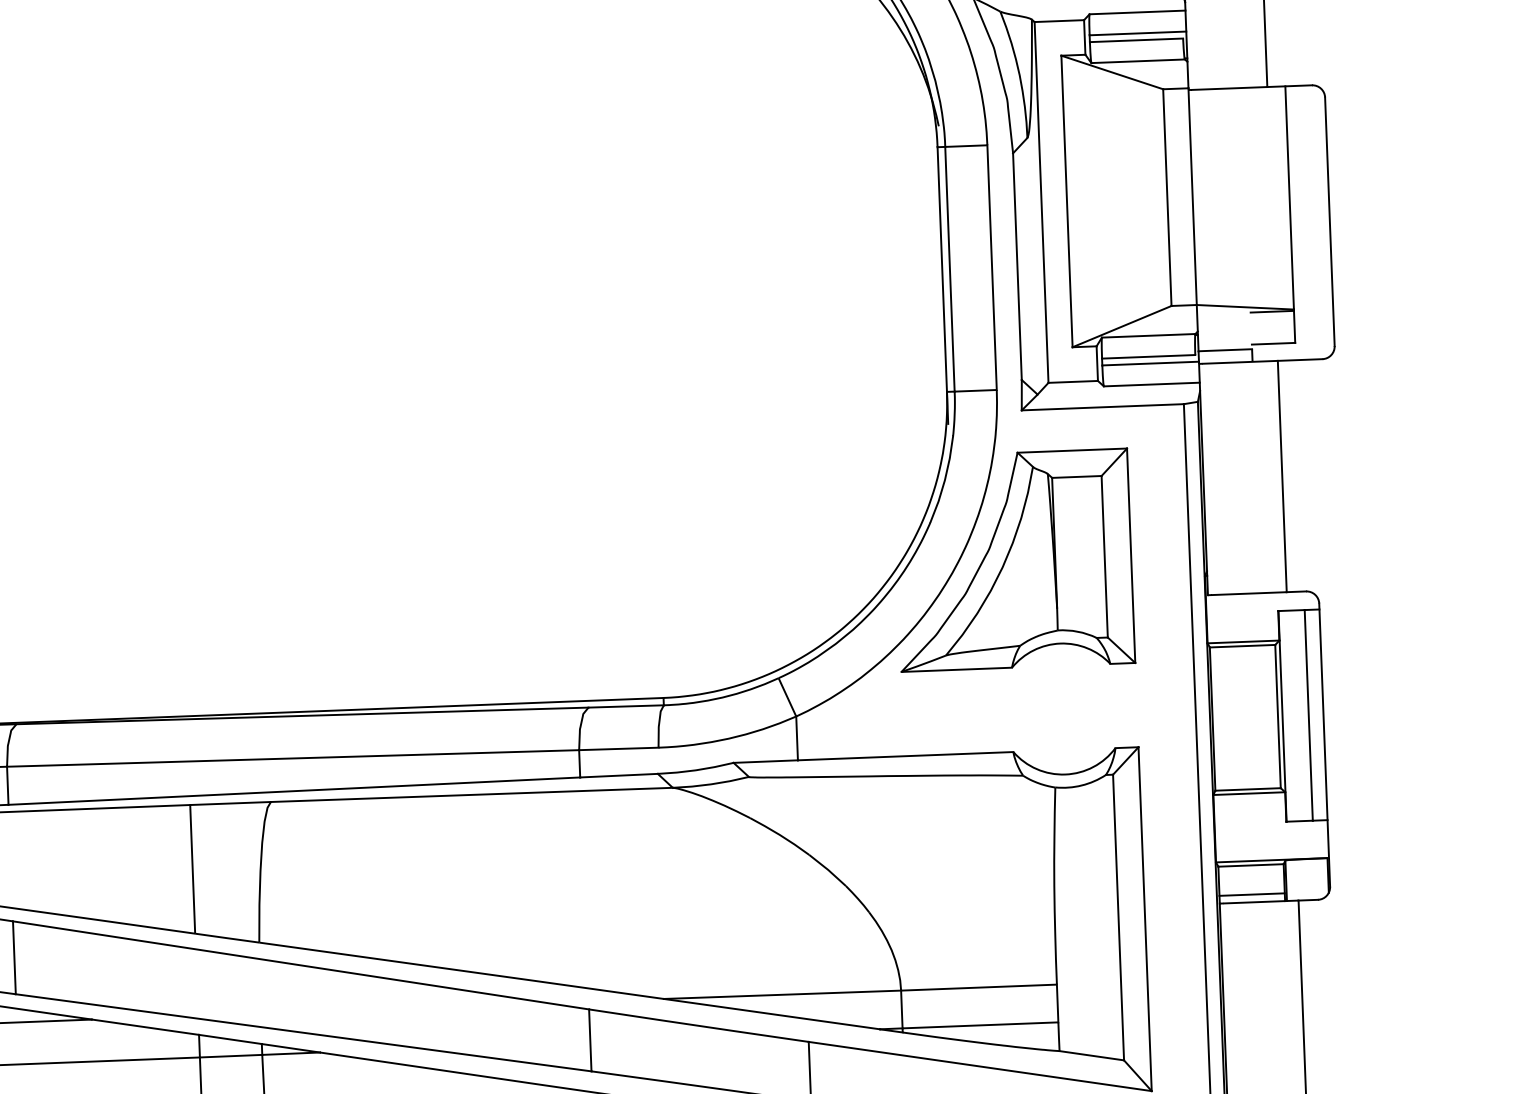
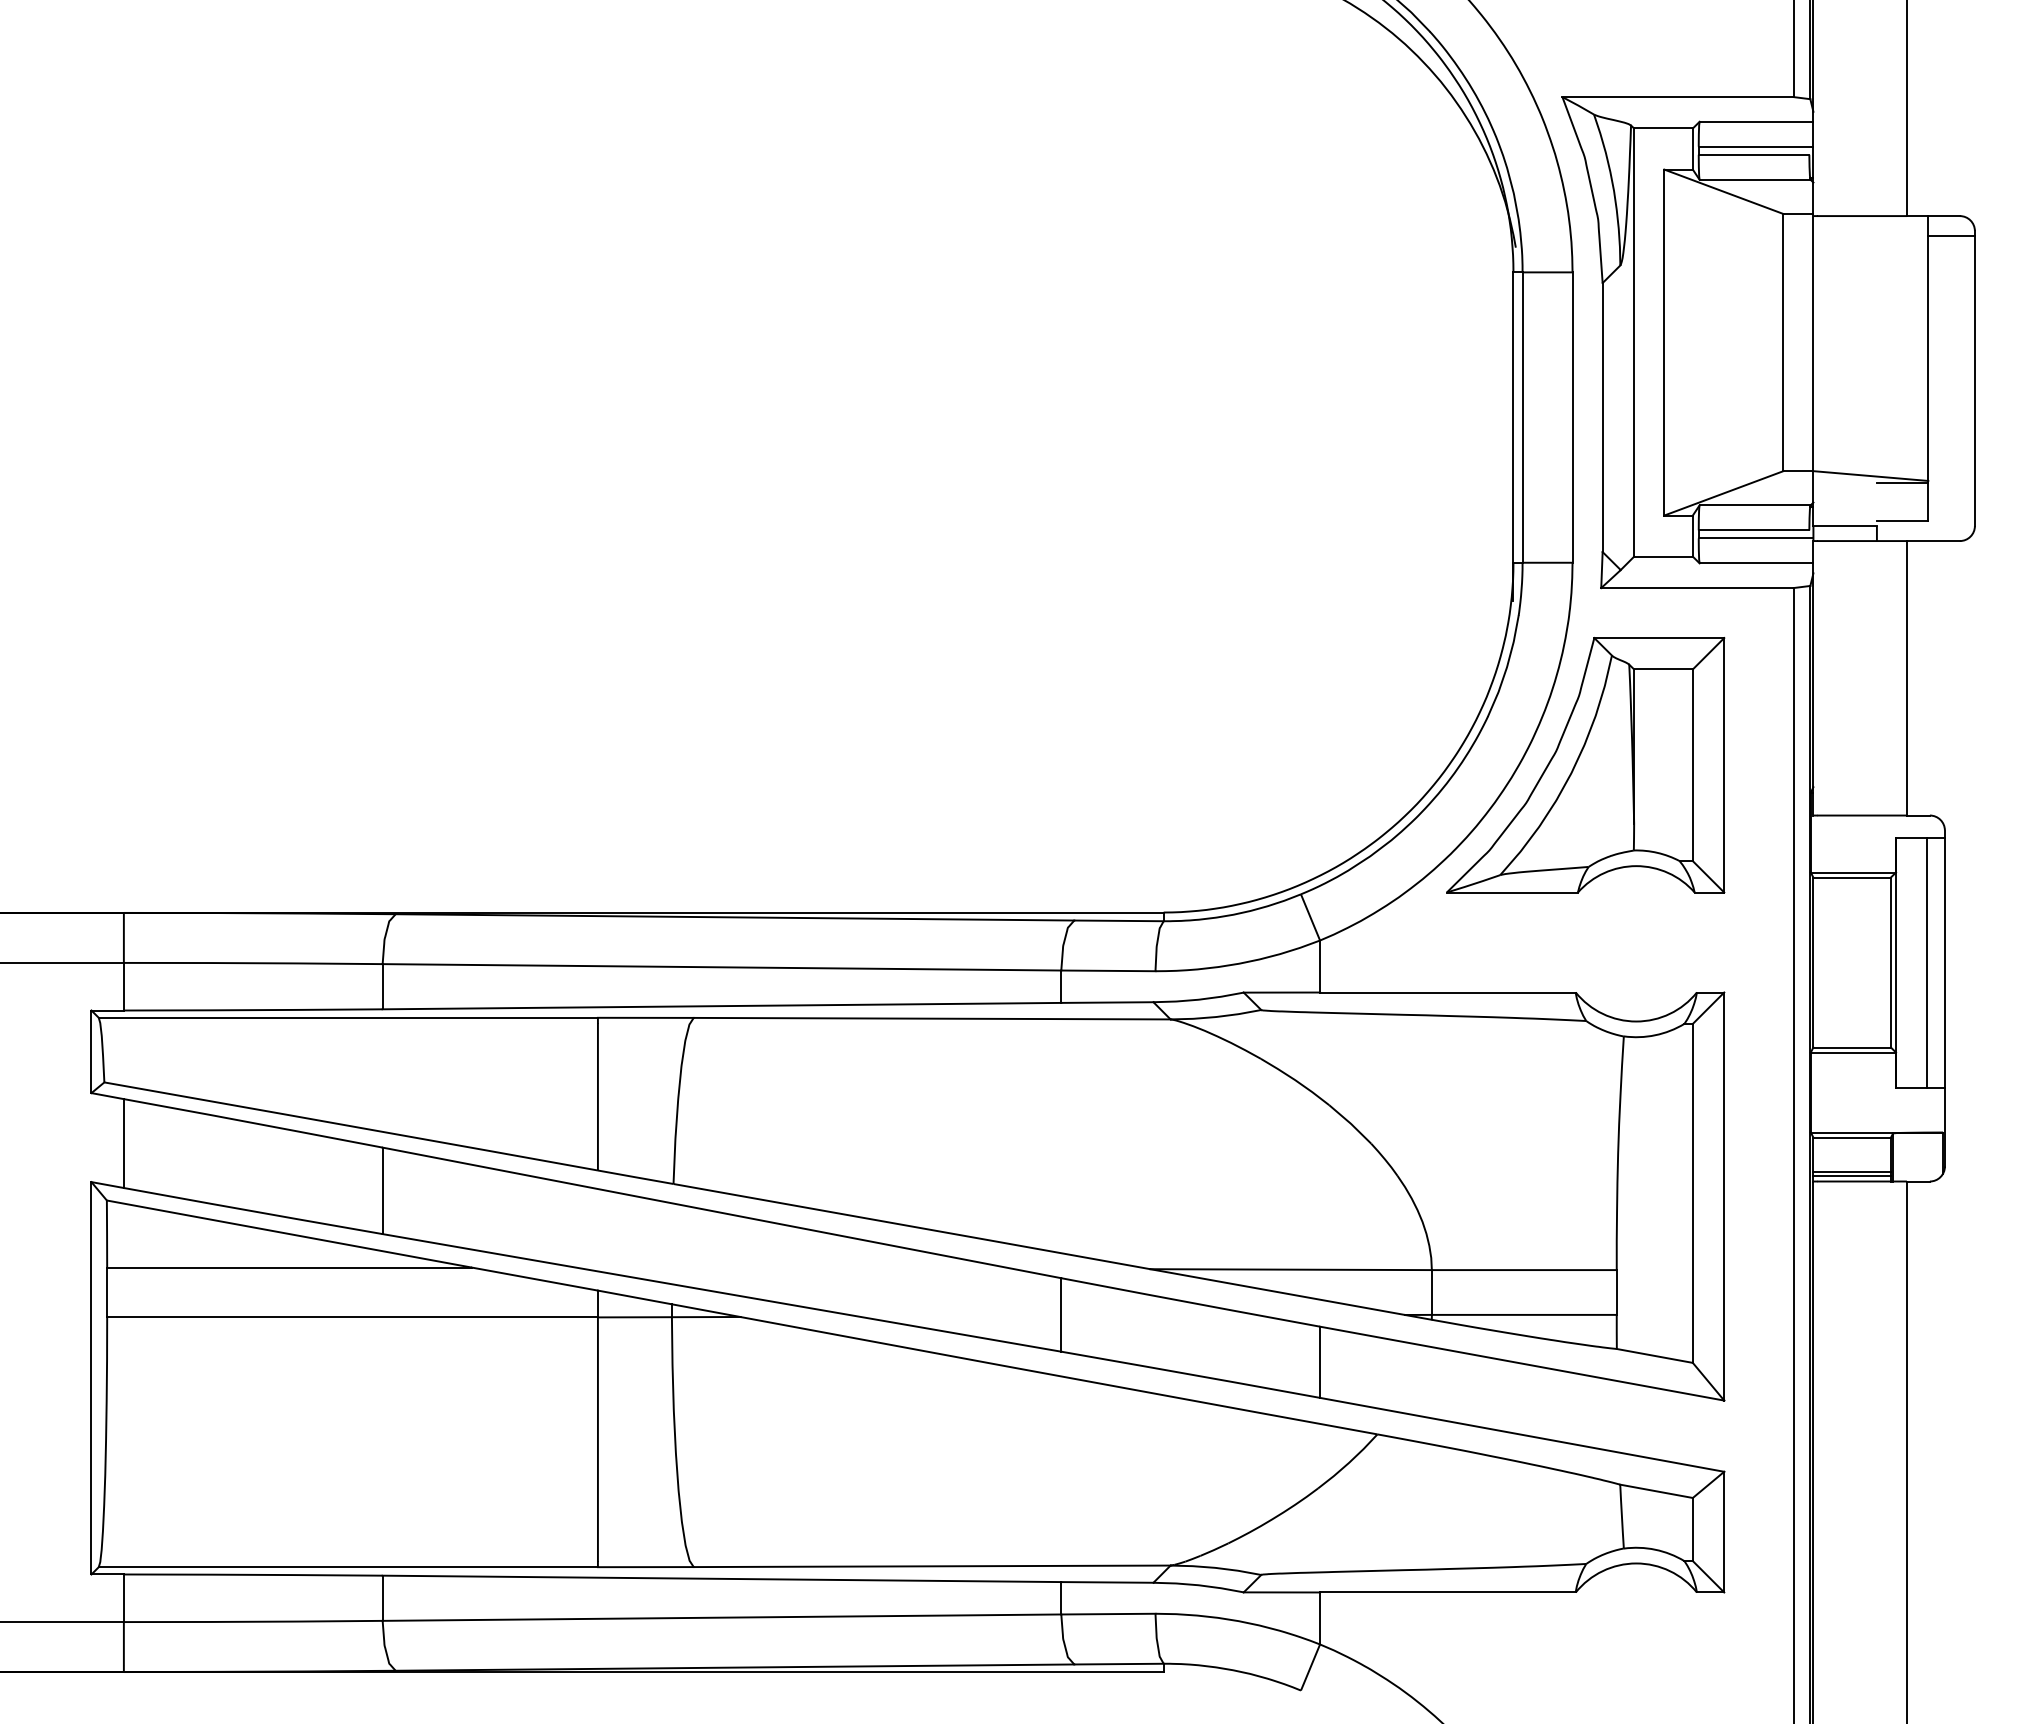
line: (1305, 102) -> (1951, 236), added
line: (1251, 897) -> (1851, 1175), added

